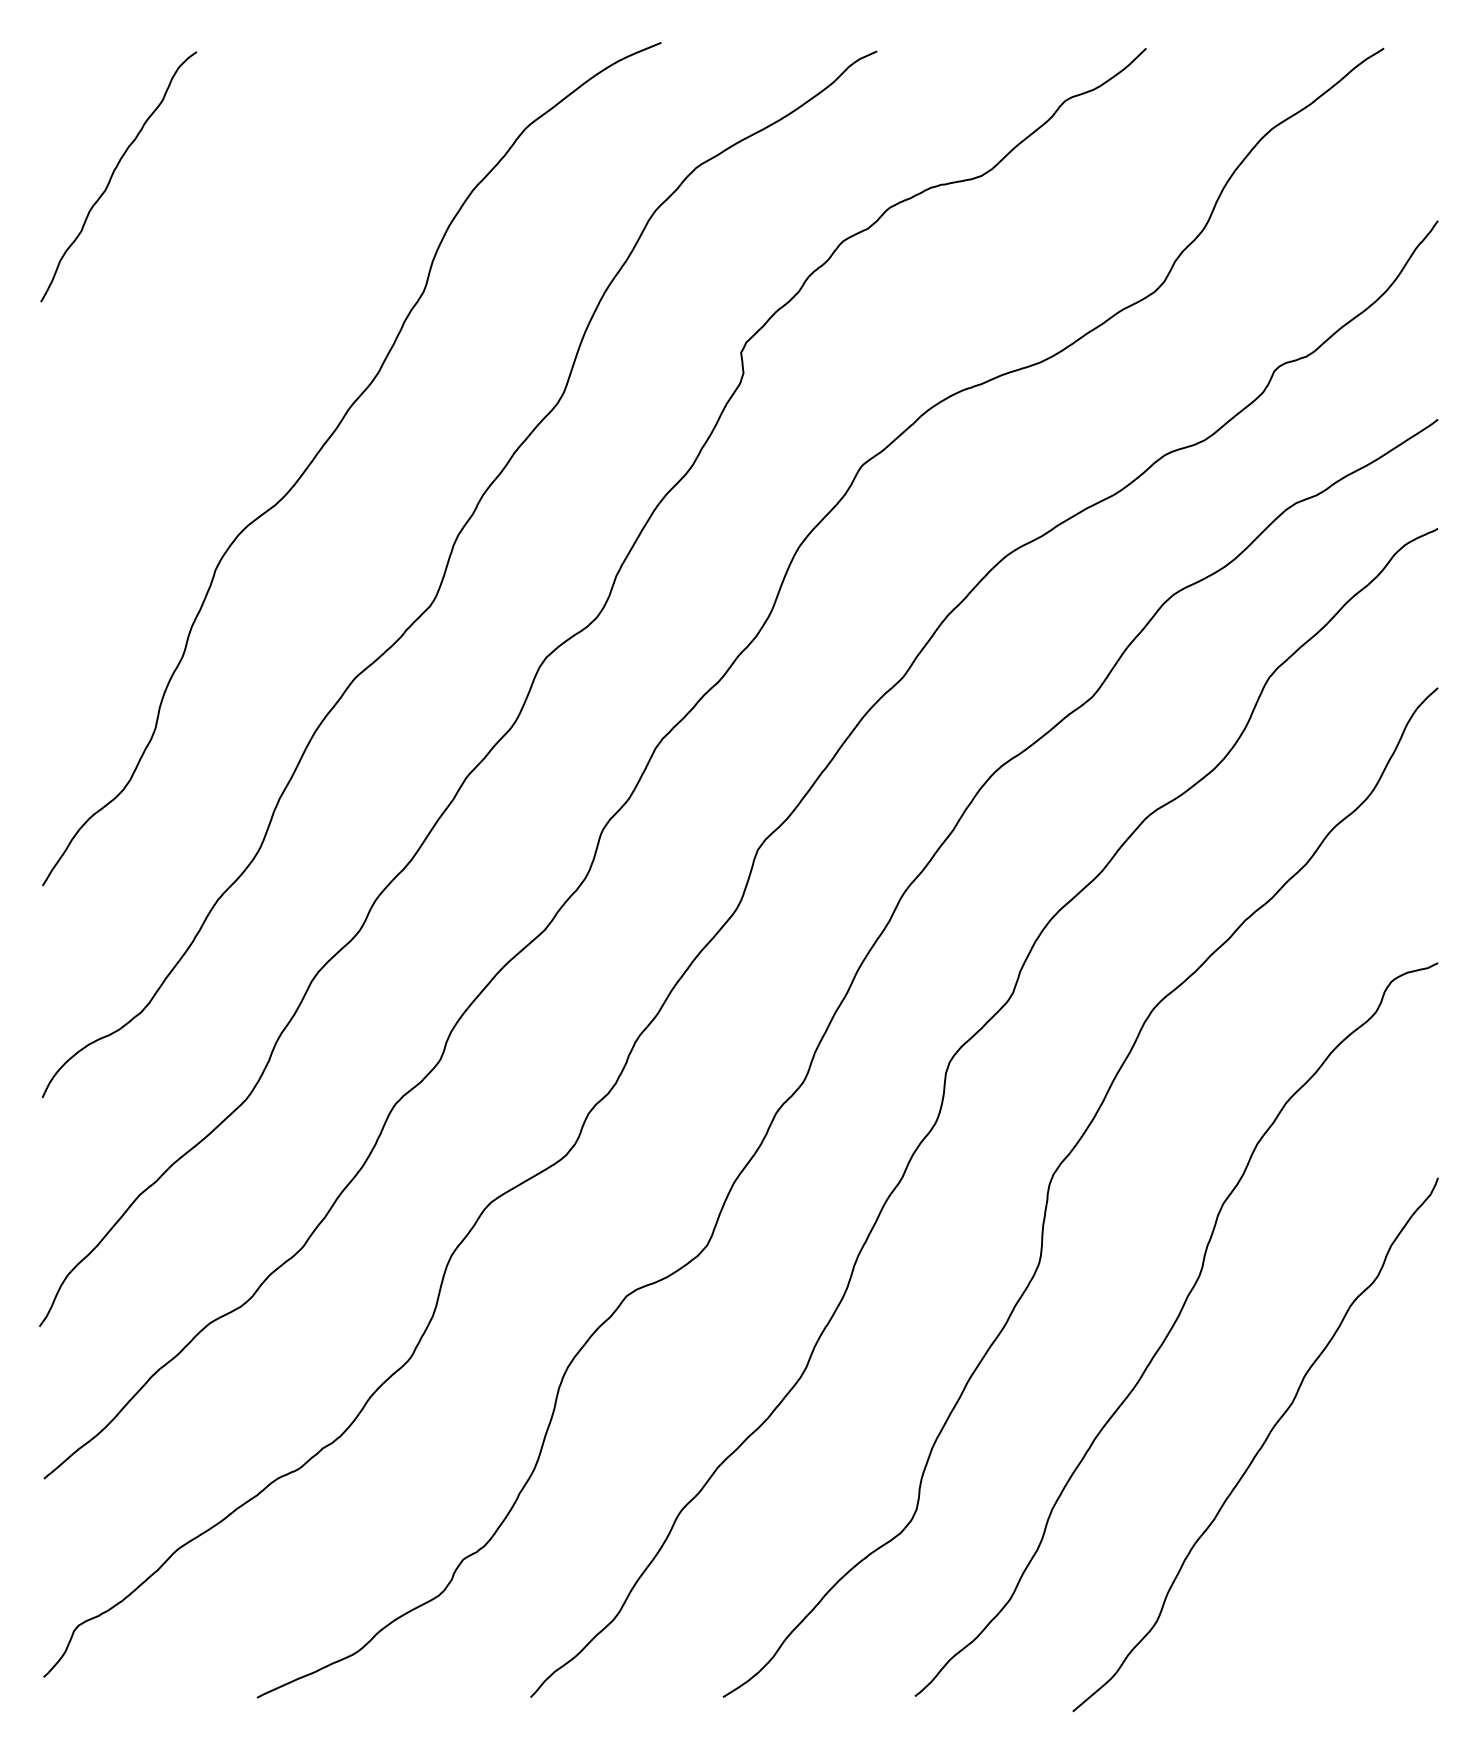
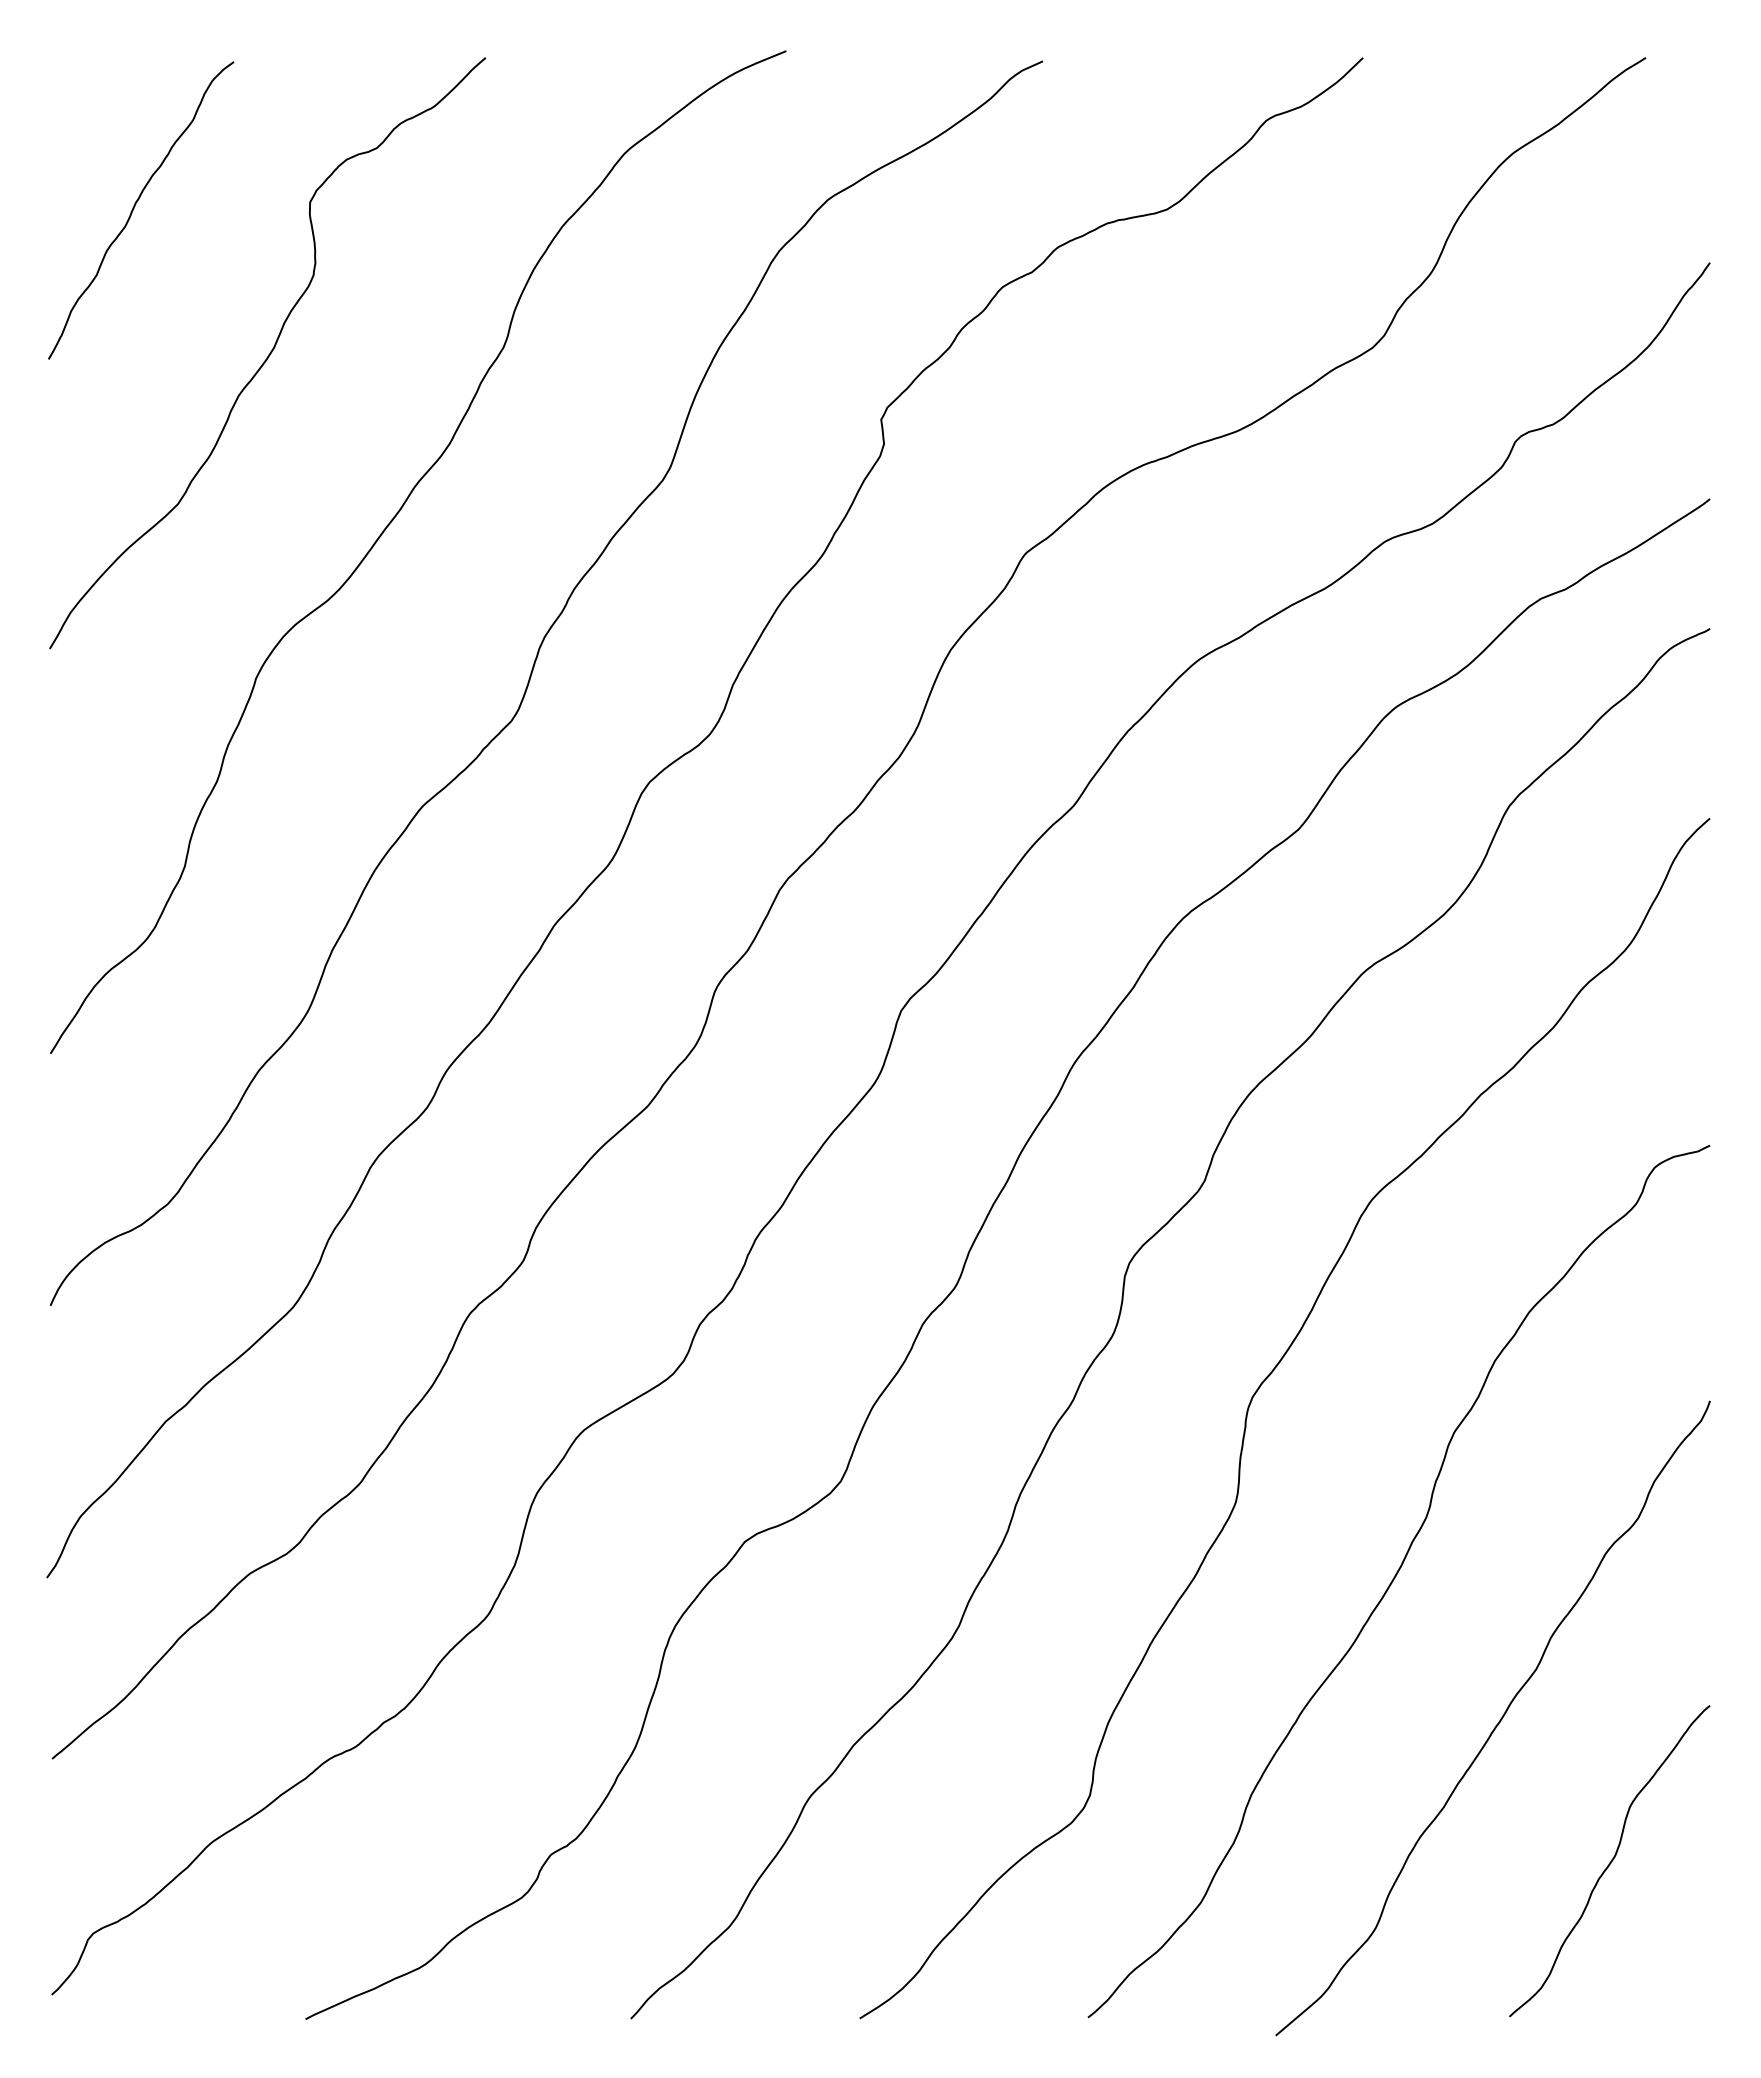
curve: (225, 297) -> (268, 354), added
curve: (1354, 1565) -> (1610, 1861), added

